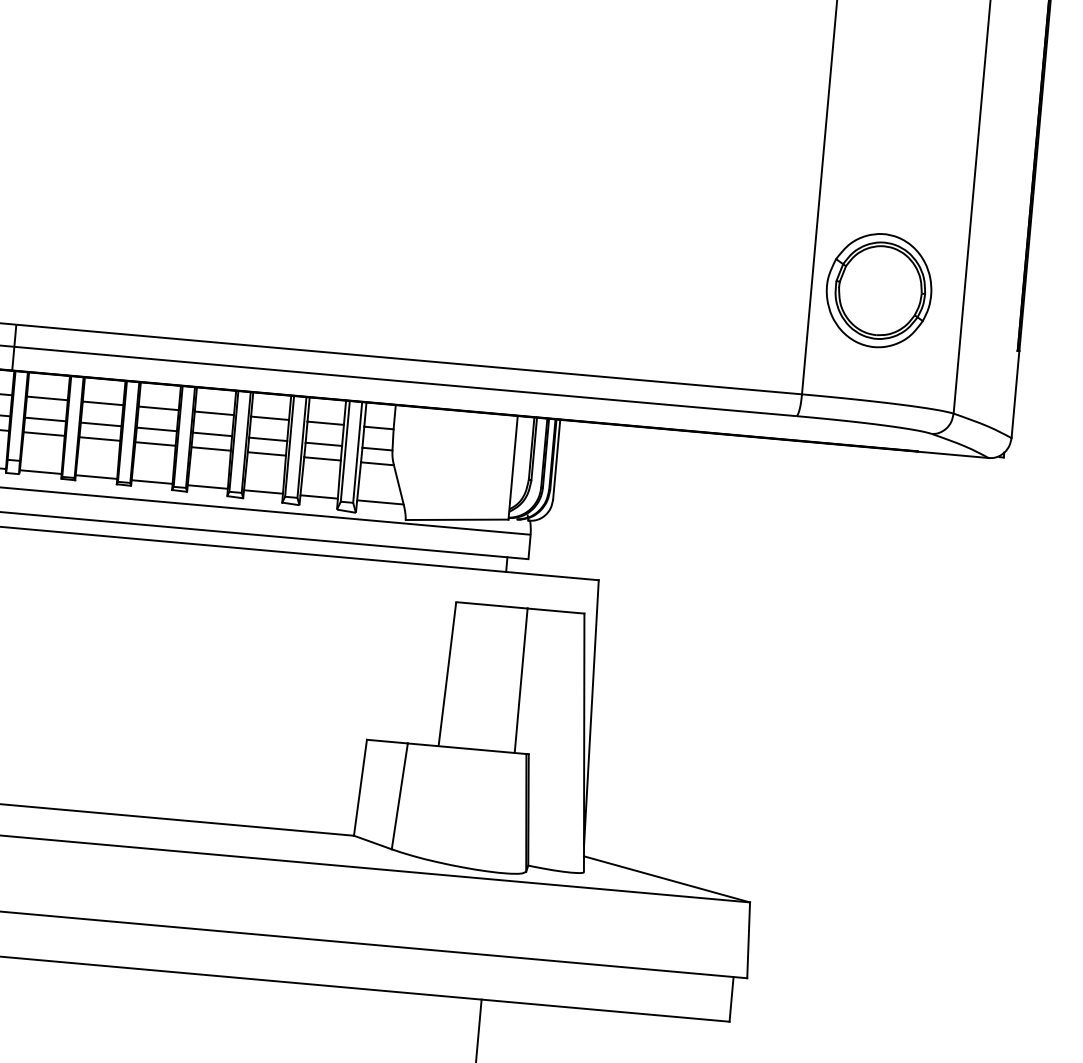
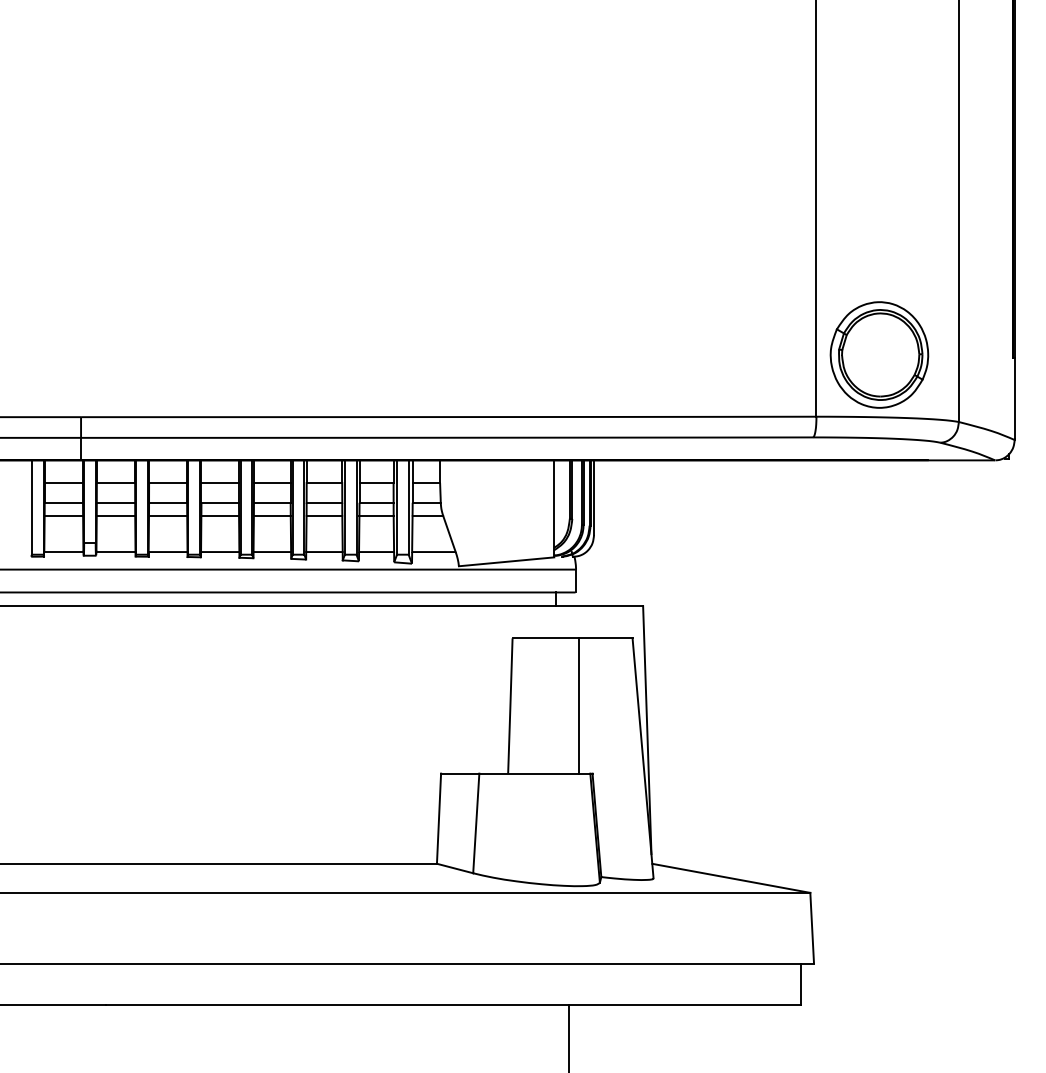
part: (879, 290) -> (879, 354), moved

